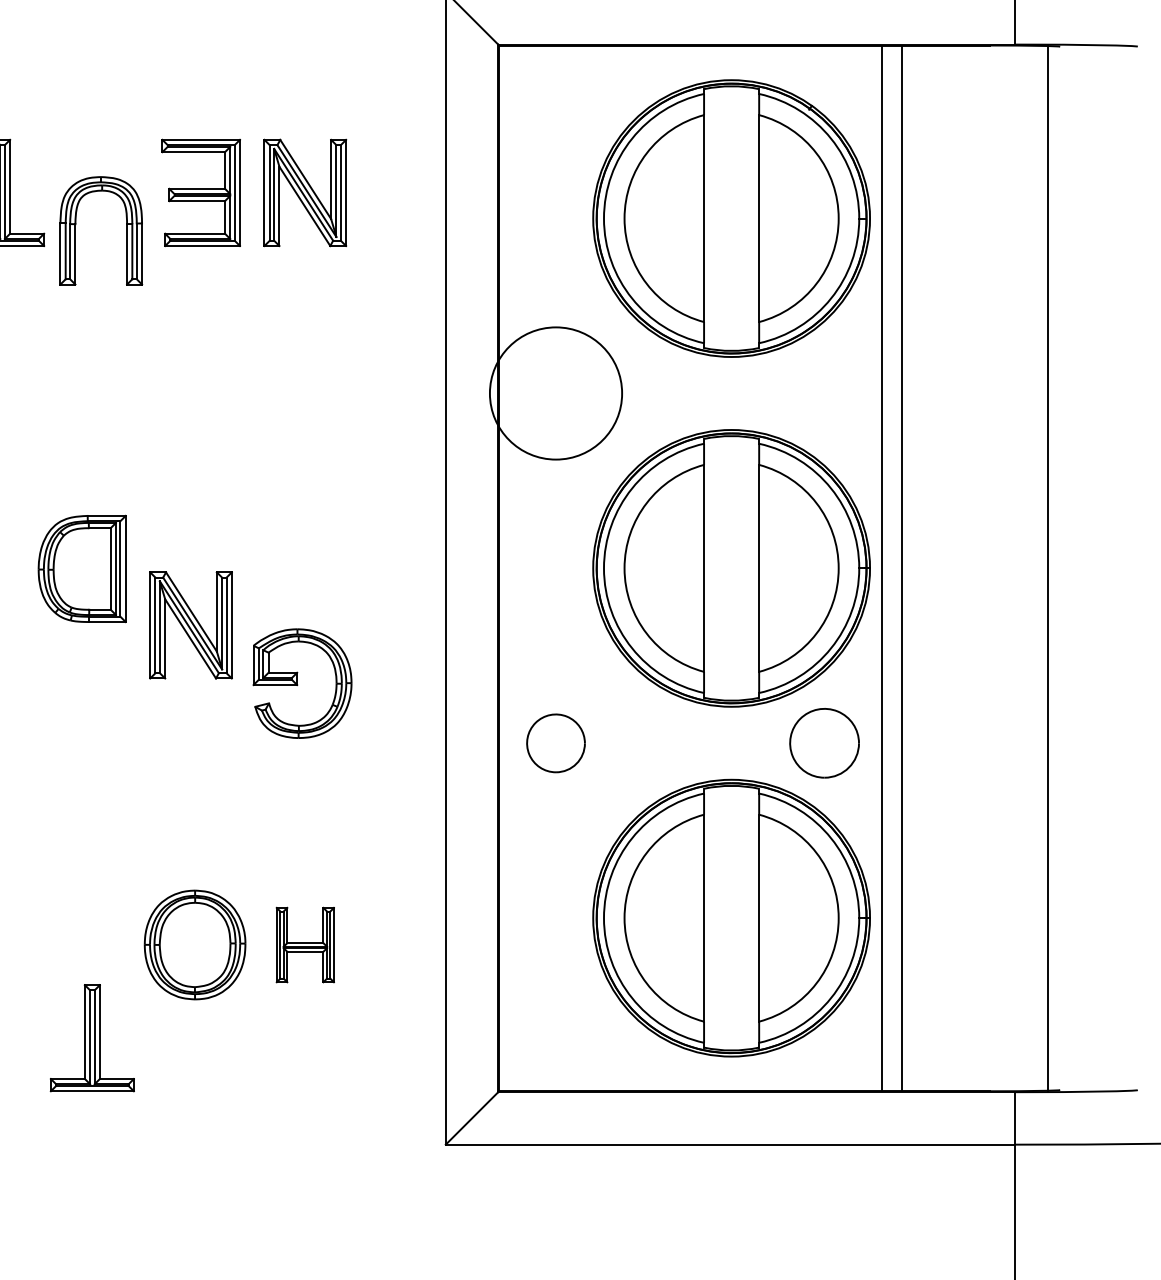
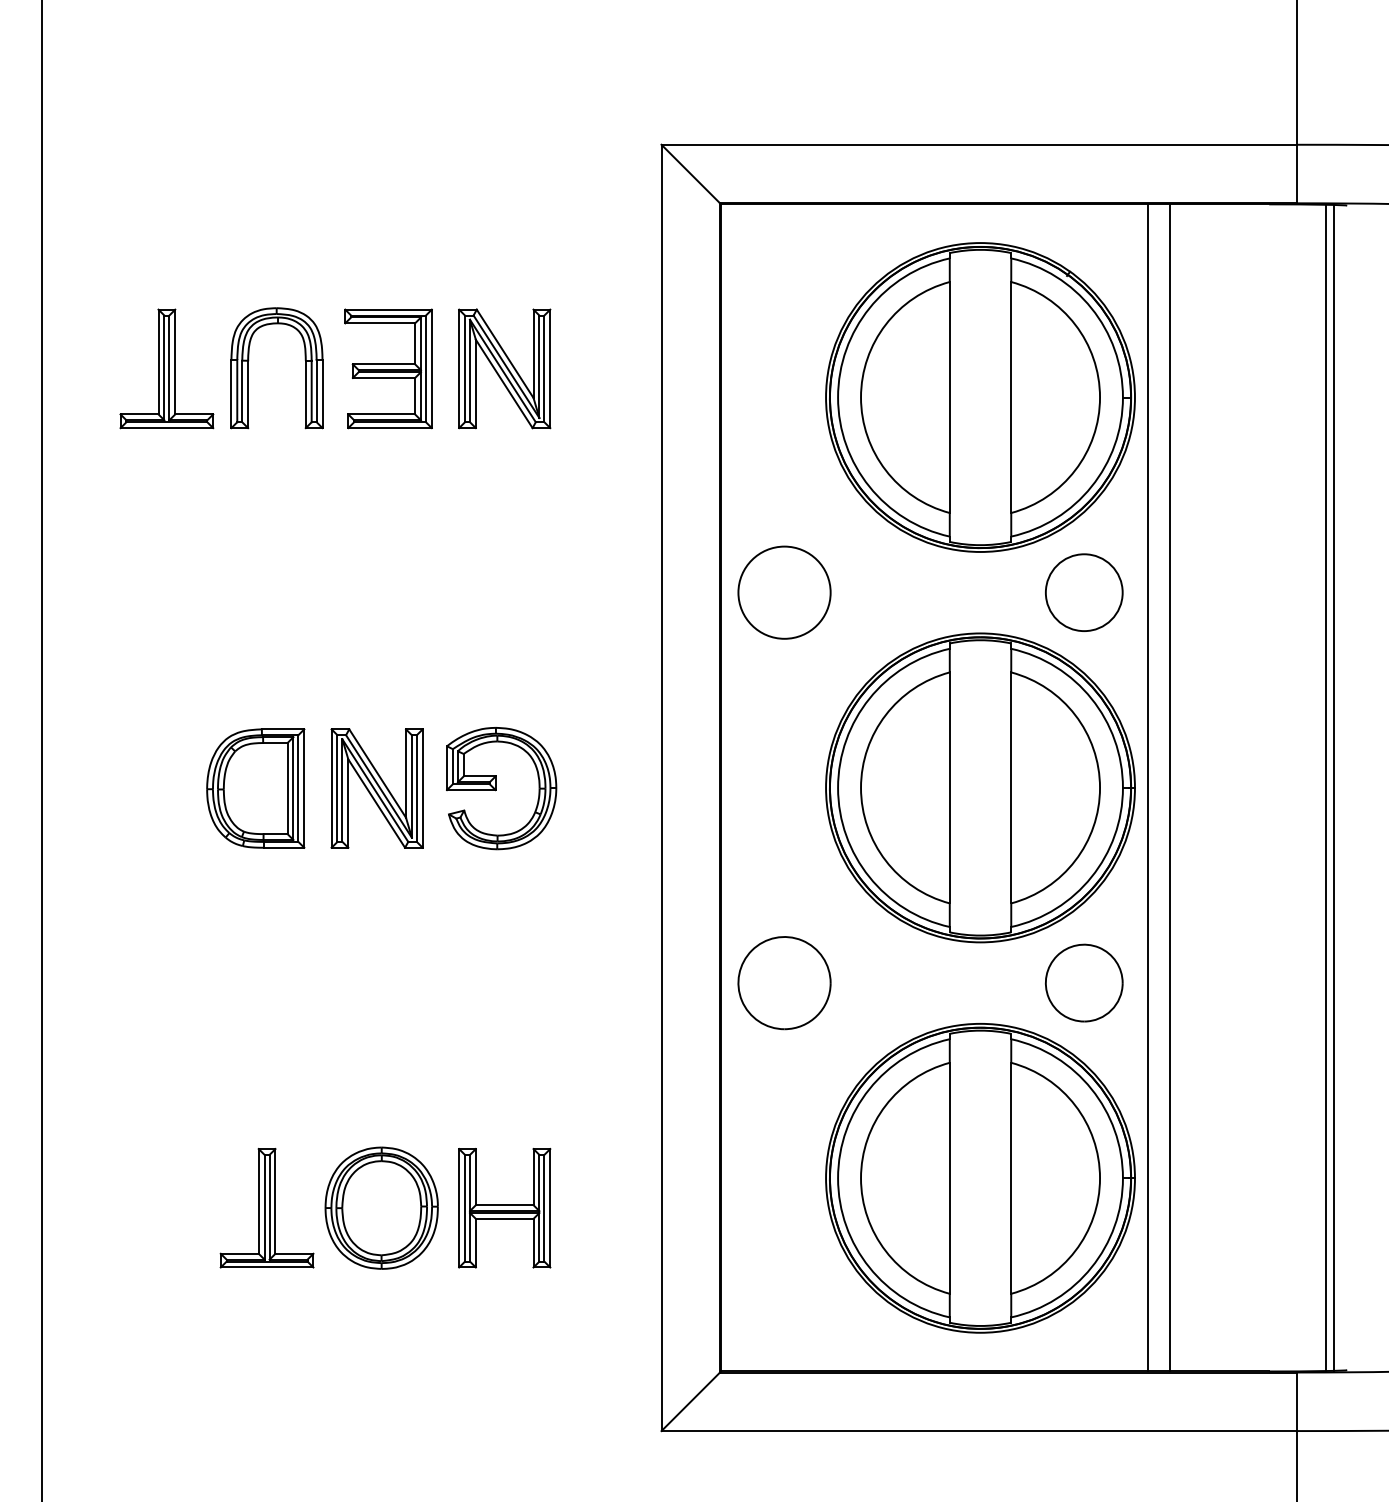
part: (75, 231) -> (248, 368), moved
circle: (555, 393) -> (784, 592), size x0.62
circle: (824, 393) -> (1084, 592), added
line: (1041, 568) -> (1326, 787), added
part: (190, 625) -> (376, 788), moved
part: (302, 683) -> (501, 788), moved
part: (555, 743) -> (784, 983), size x1.43
part: (305, 945) -> (504, 1208), size x1.43
part: (91, 1038) -> (266, 1208), moved

